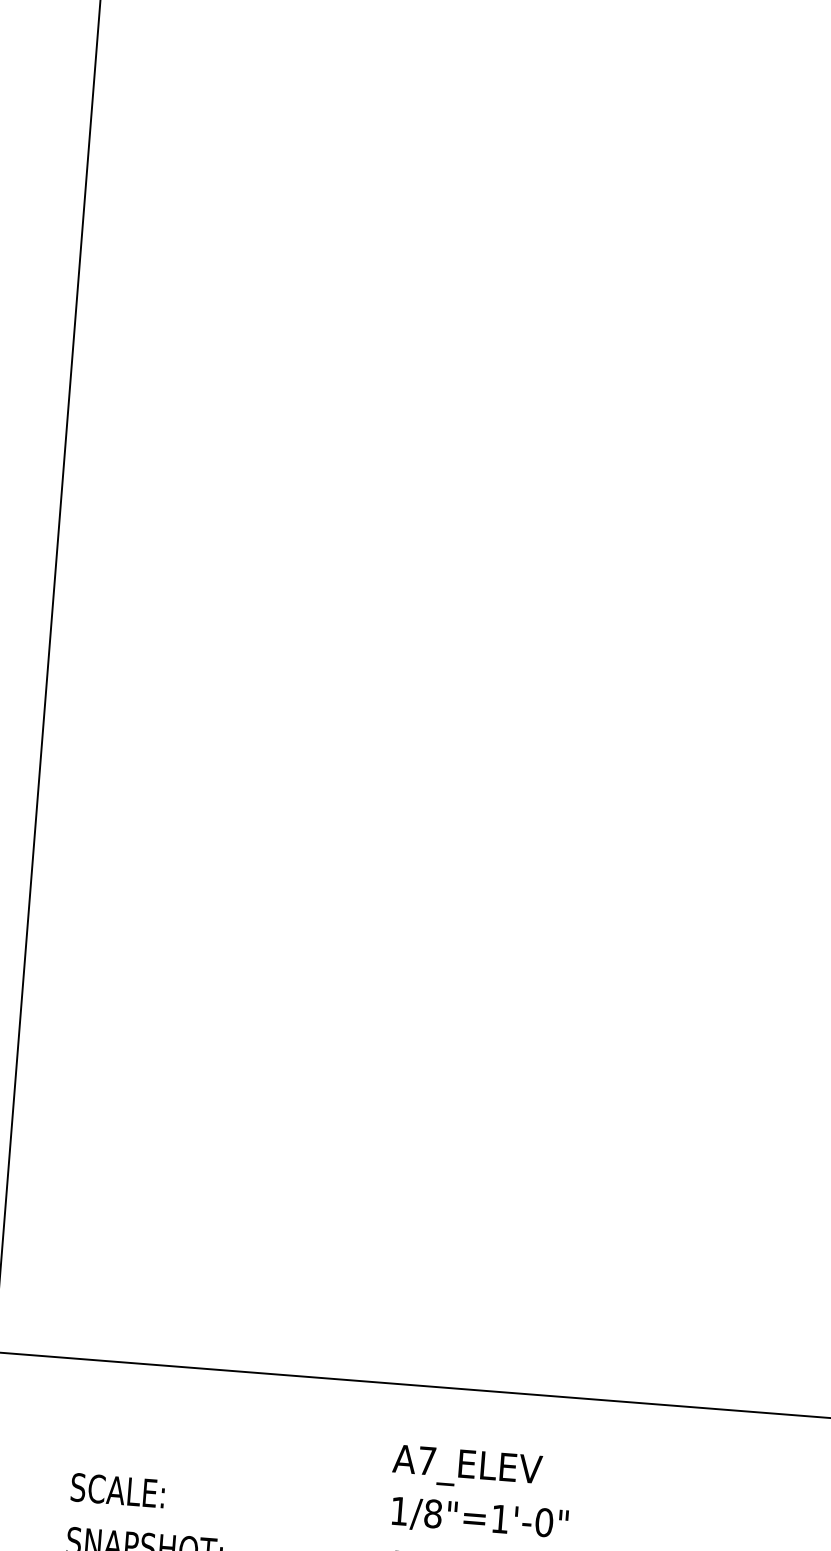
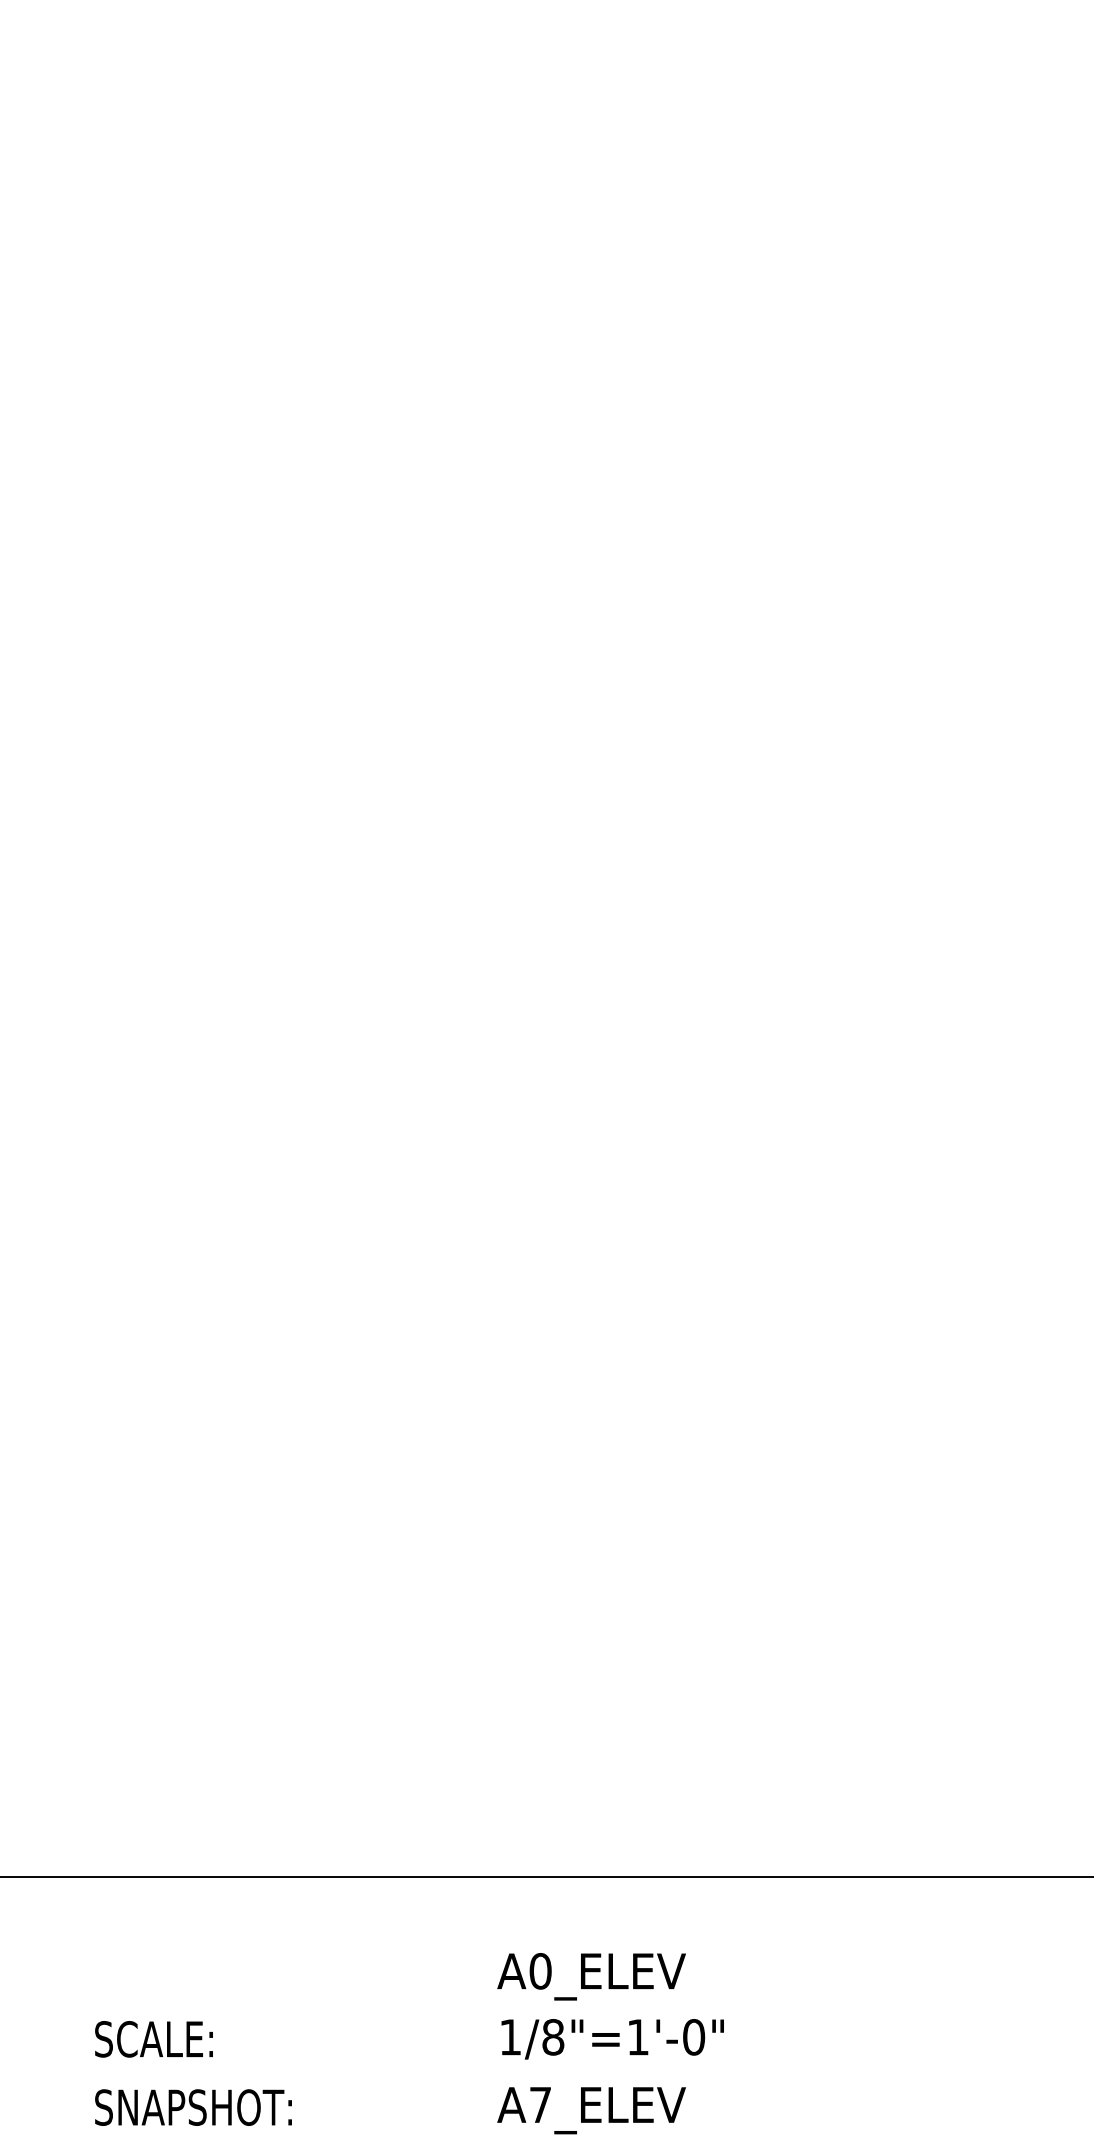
text: (427, 1461) -> (540, 1971), A7_ELEV -> A0_ELEV

